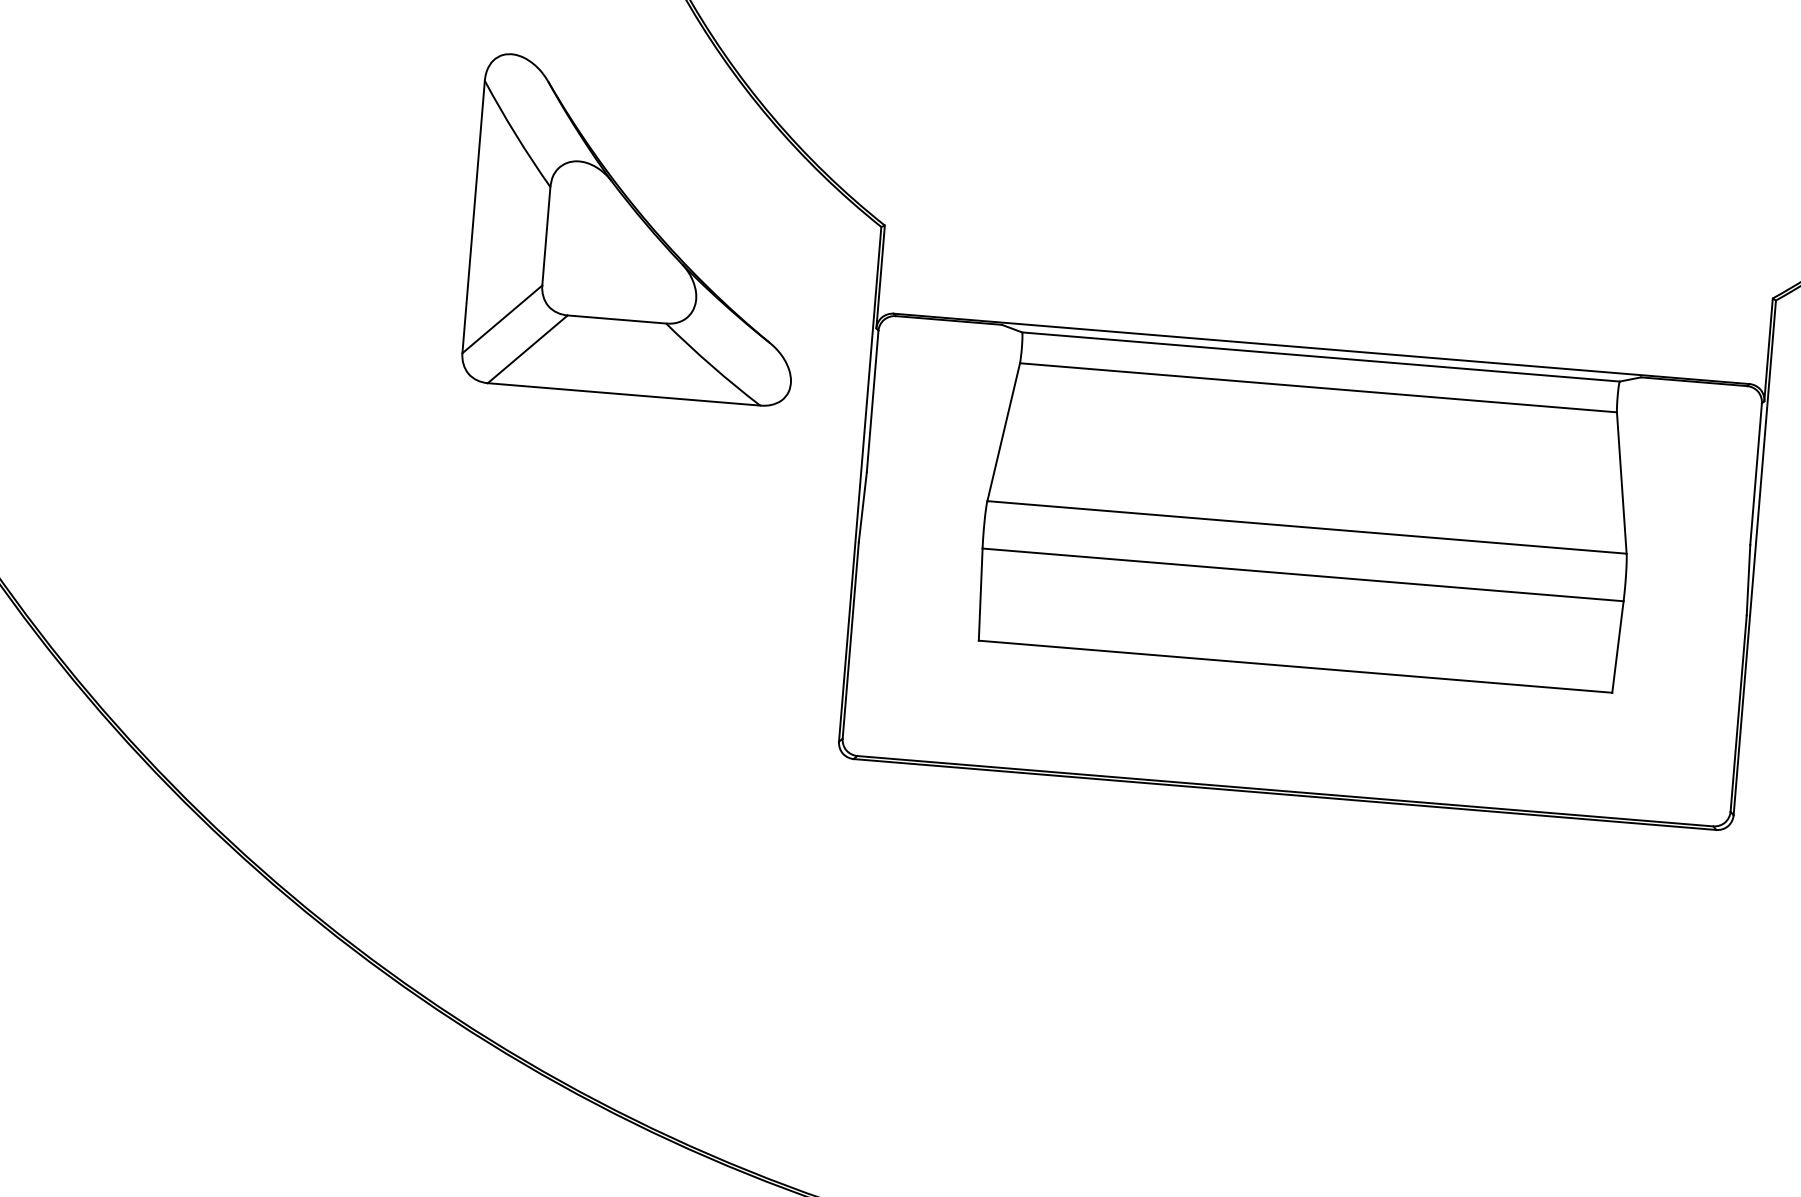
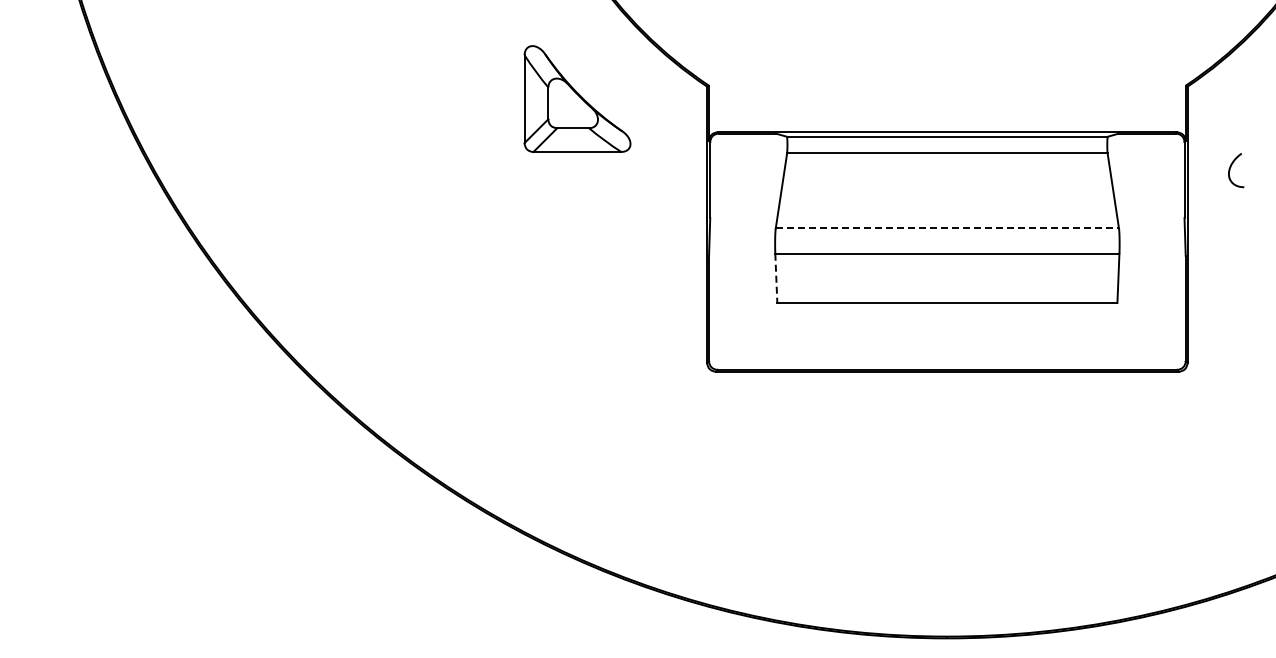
part: (637, 229) -> (577, 98), size x0.6
line: (1307, 527) -> (947, 228), solid -> dashed
line: (981, 594) -> (776, 278), solid -> dashed

